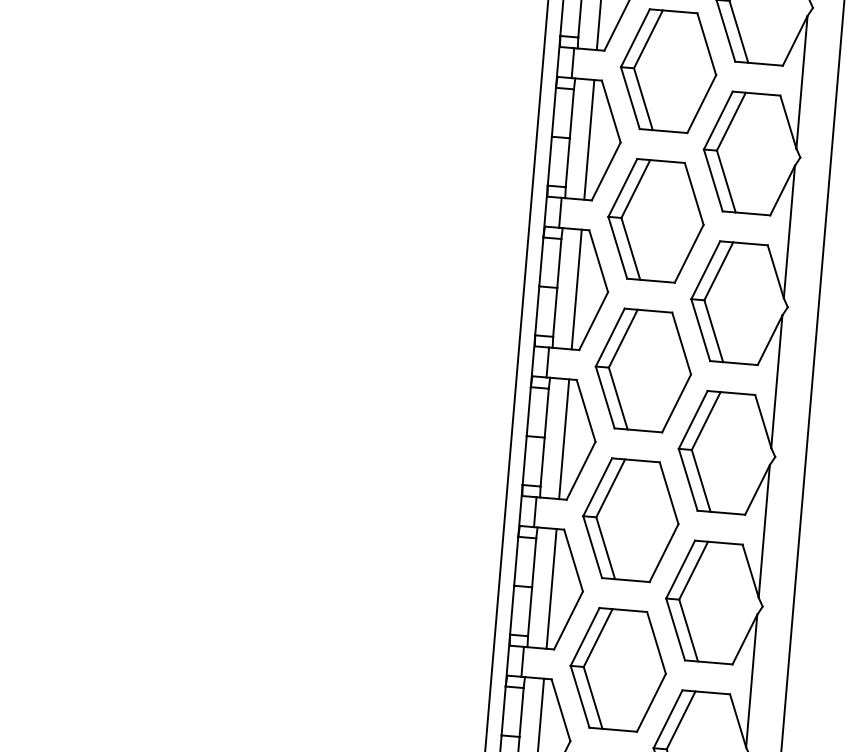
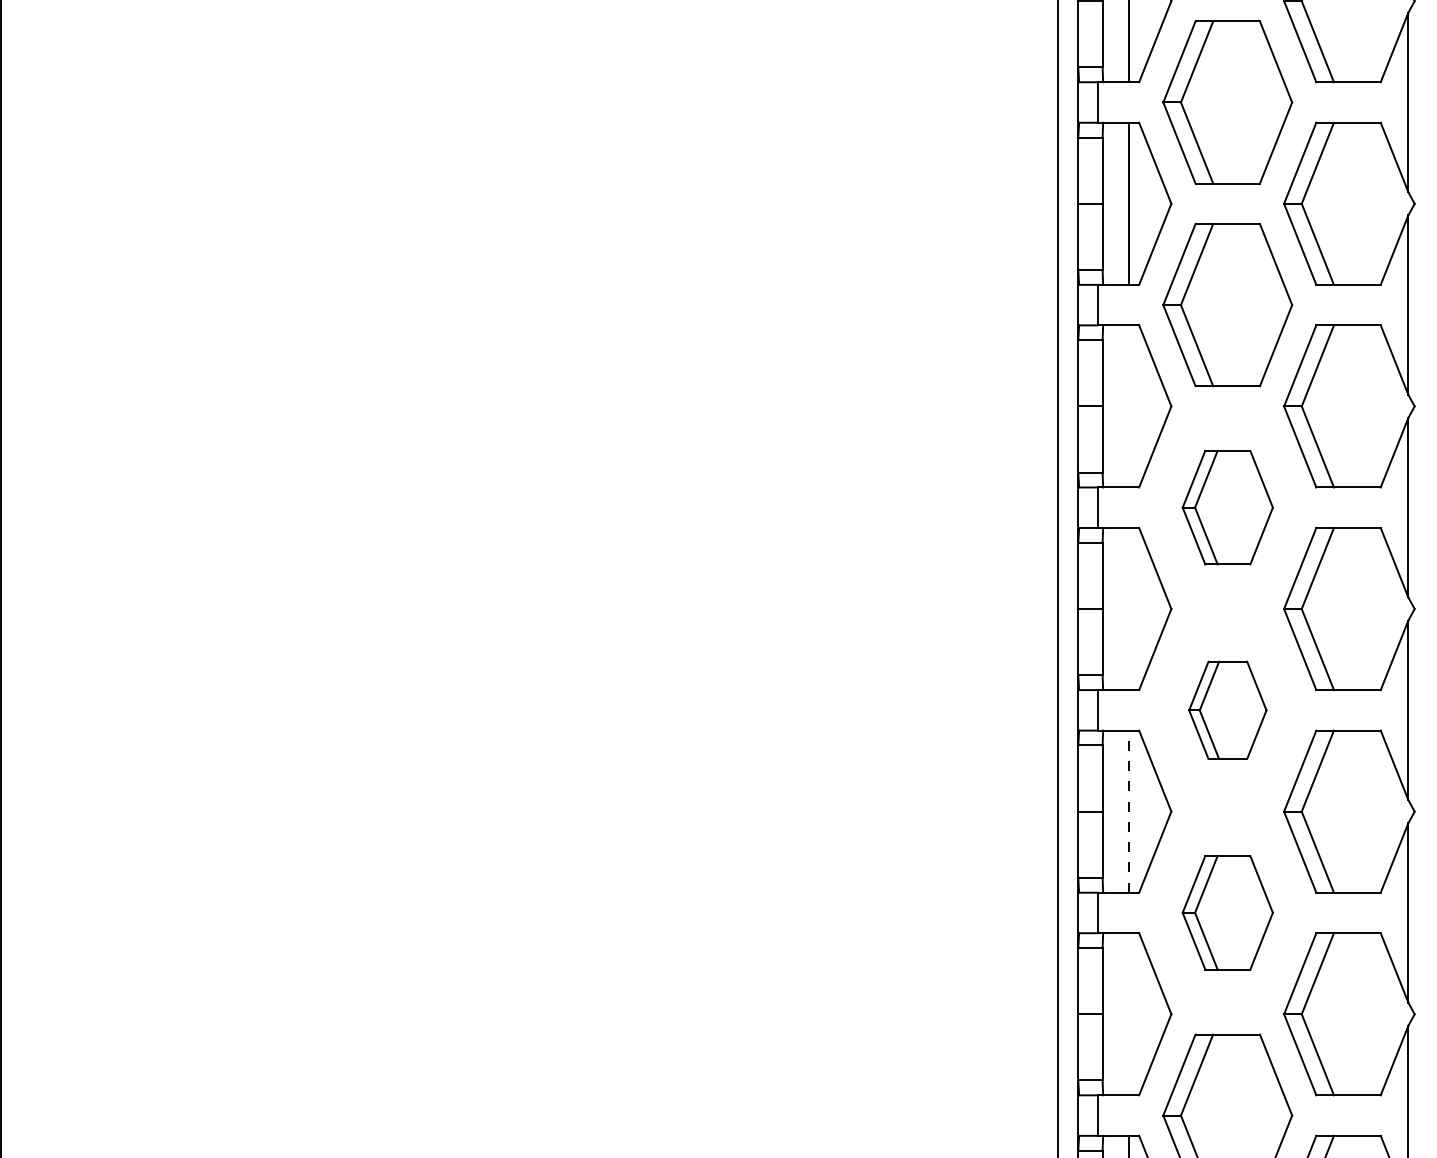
line: (588, 139) -> (1128, 406), removed
part: (655, 220) -> (1227, 507), size x0.7
line: (576, 289) -> (1128, 608), removed
part: (643, 370) -> (1227, 710), size x0.6
line: (563, 439) -> (1128, 811), solid -> dashed
part: (630, 519) -> (1227, 912), size x0.7
line: (551, 589) -> (1128, 1014), removed

